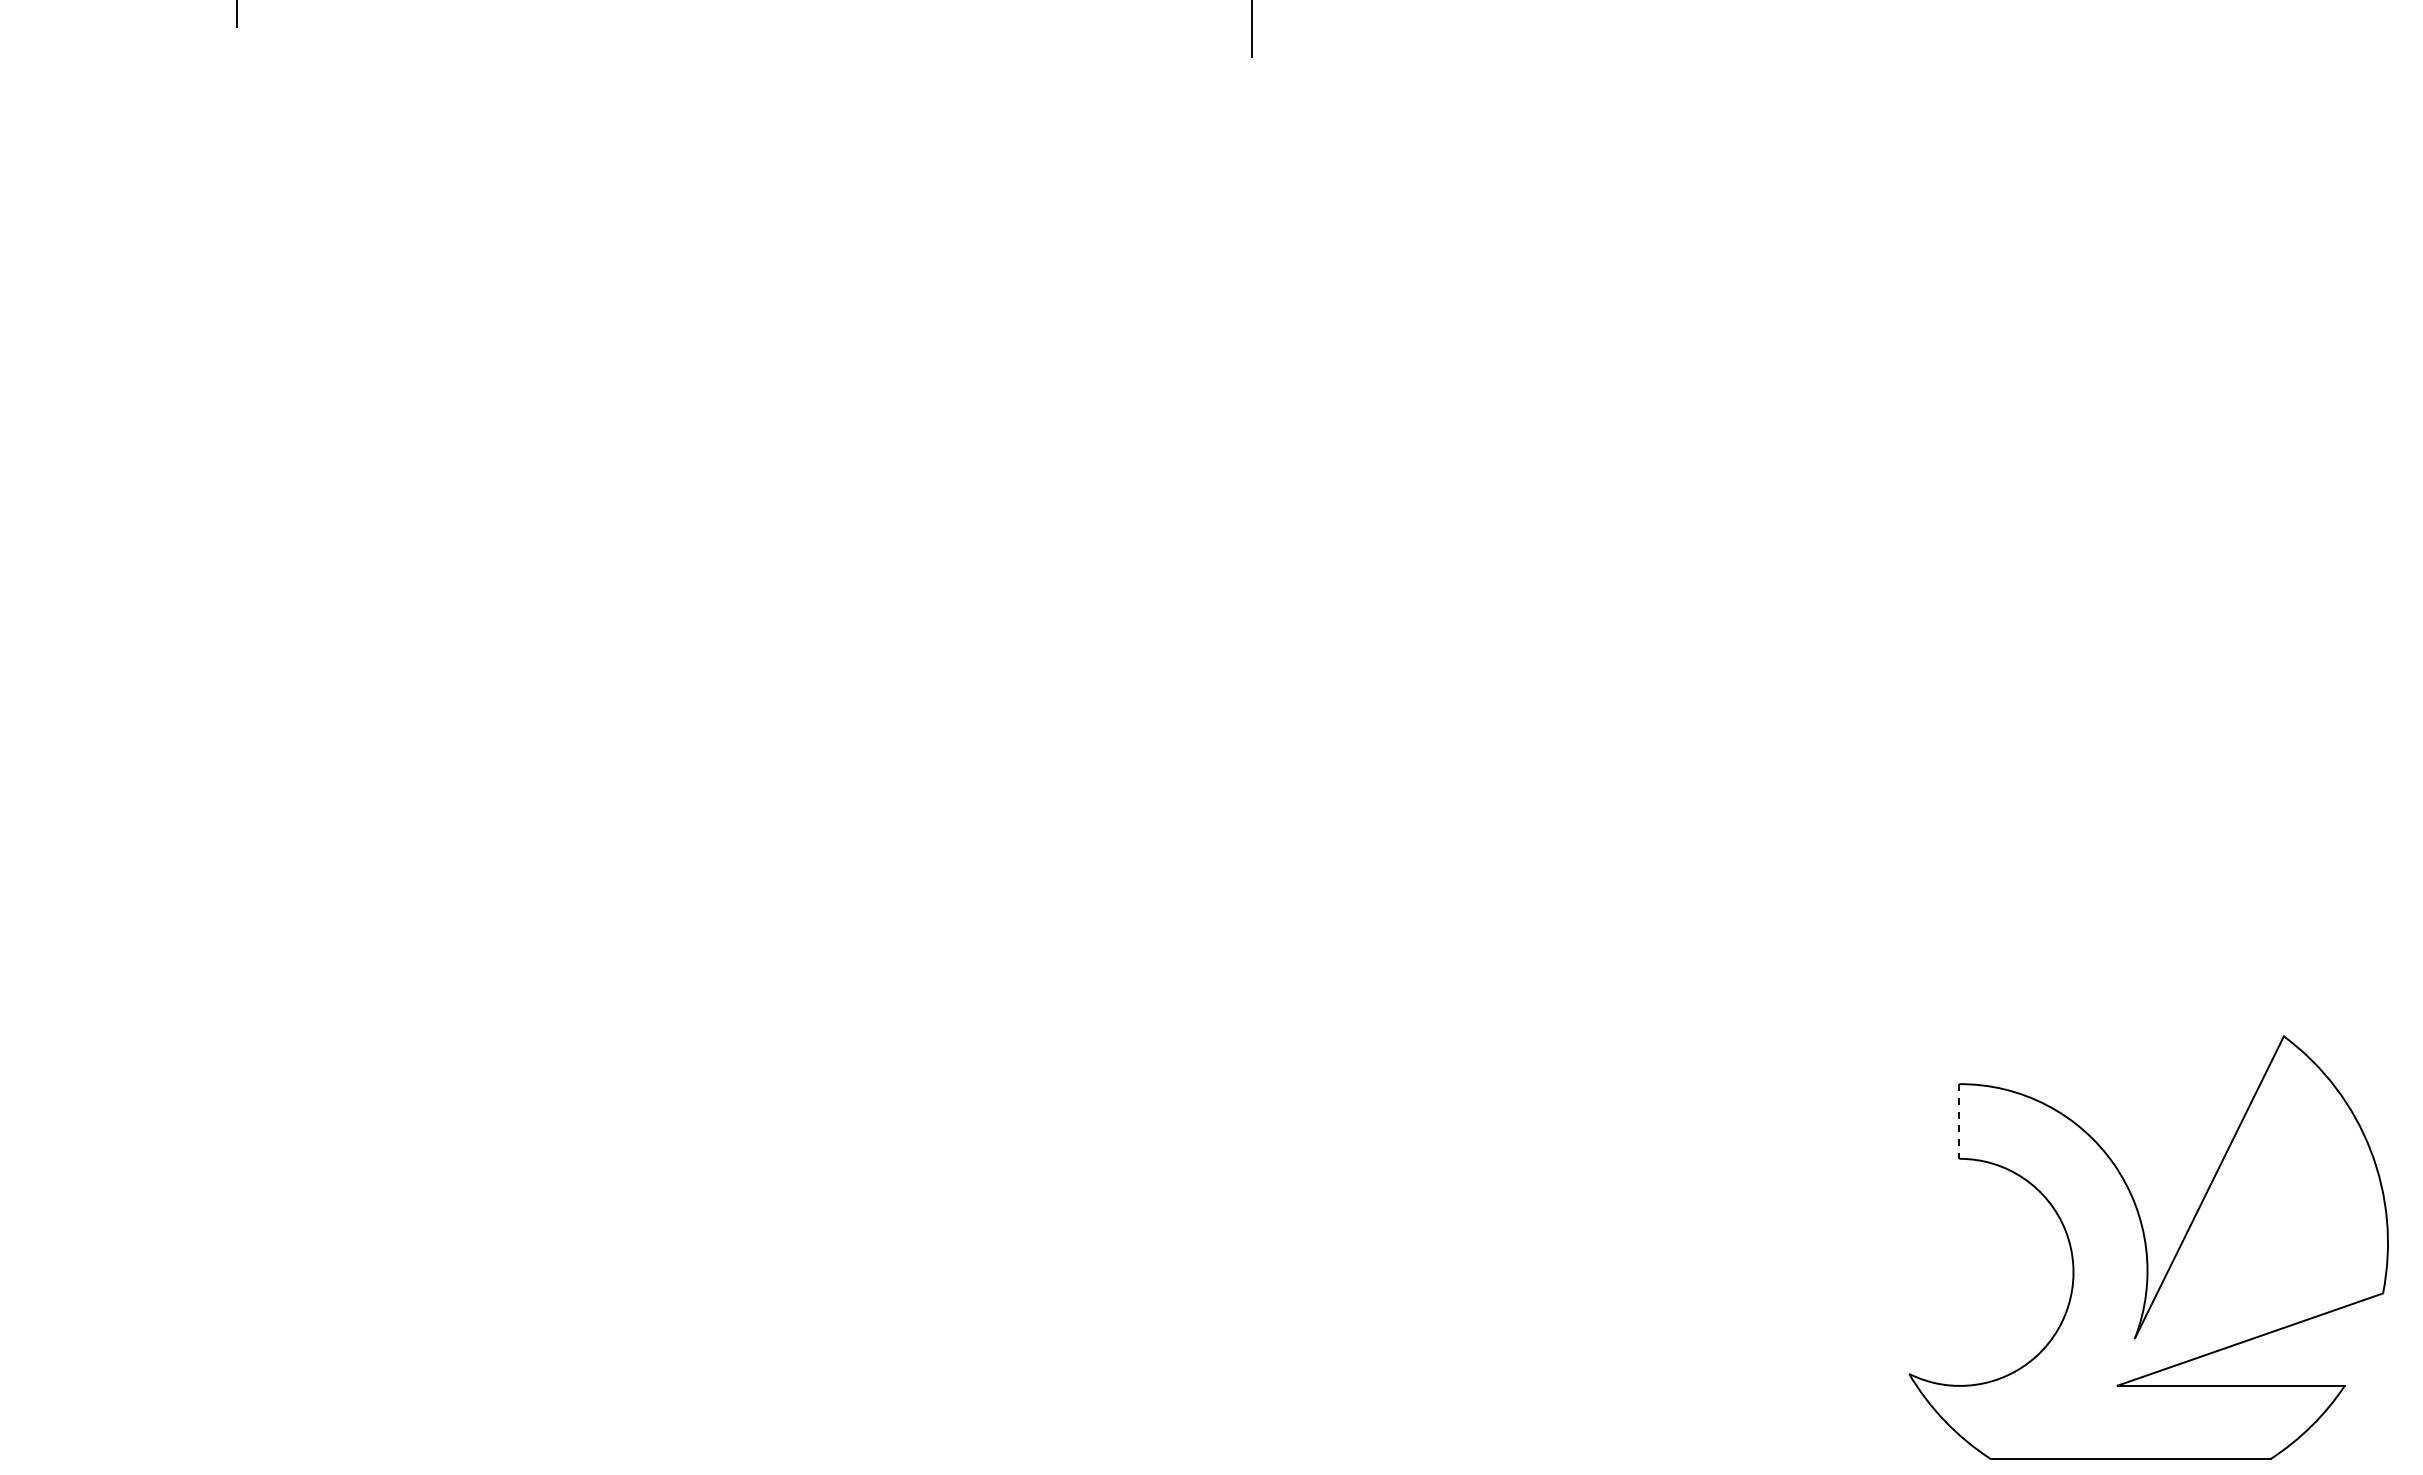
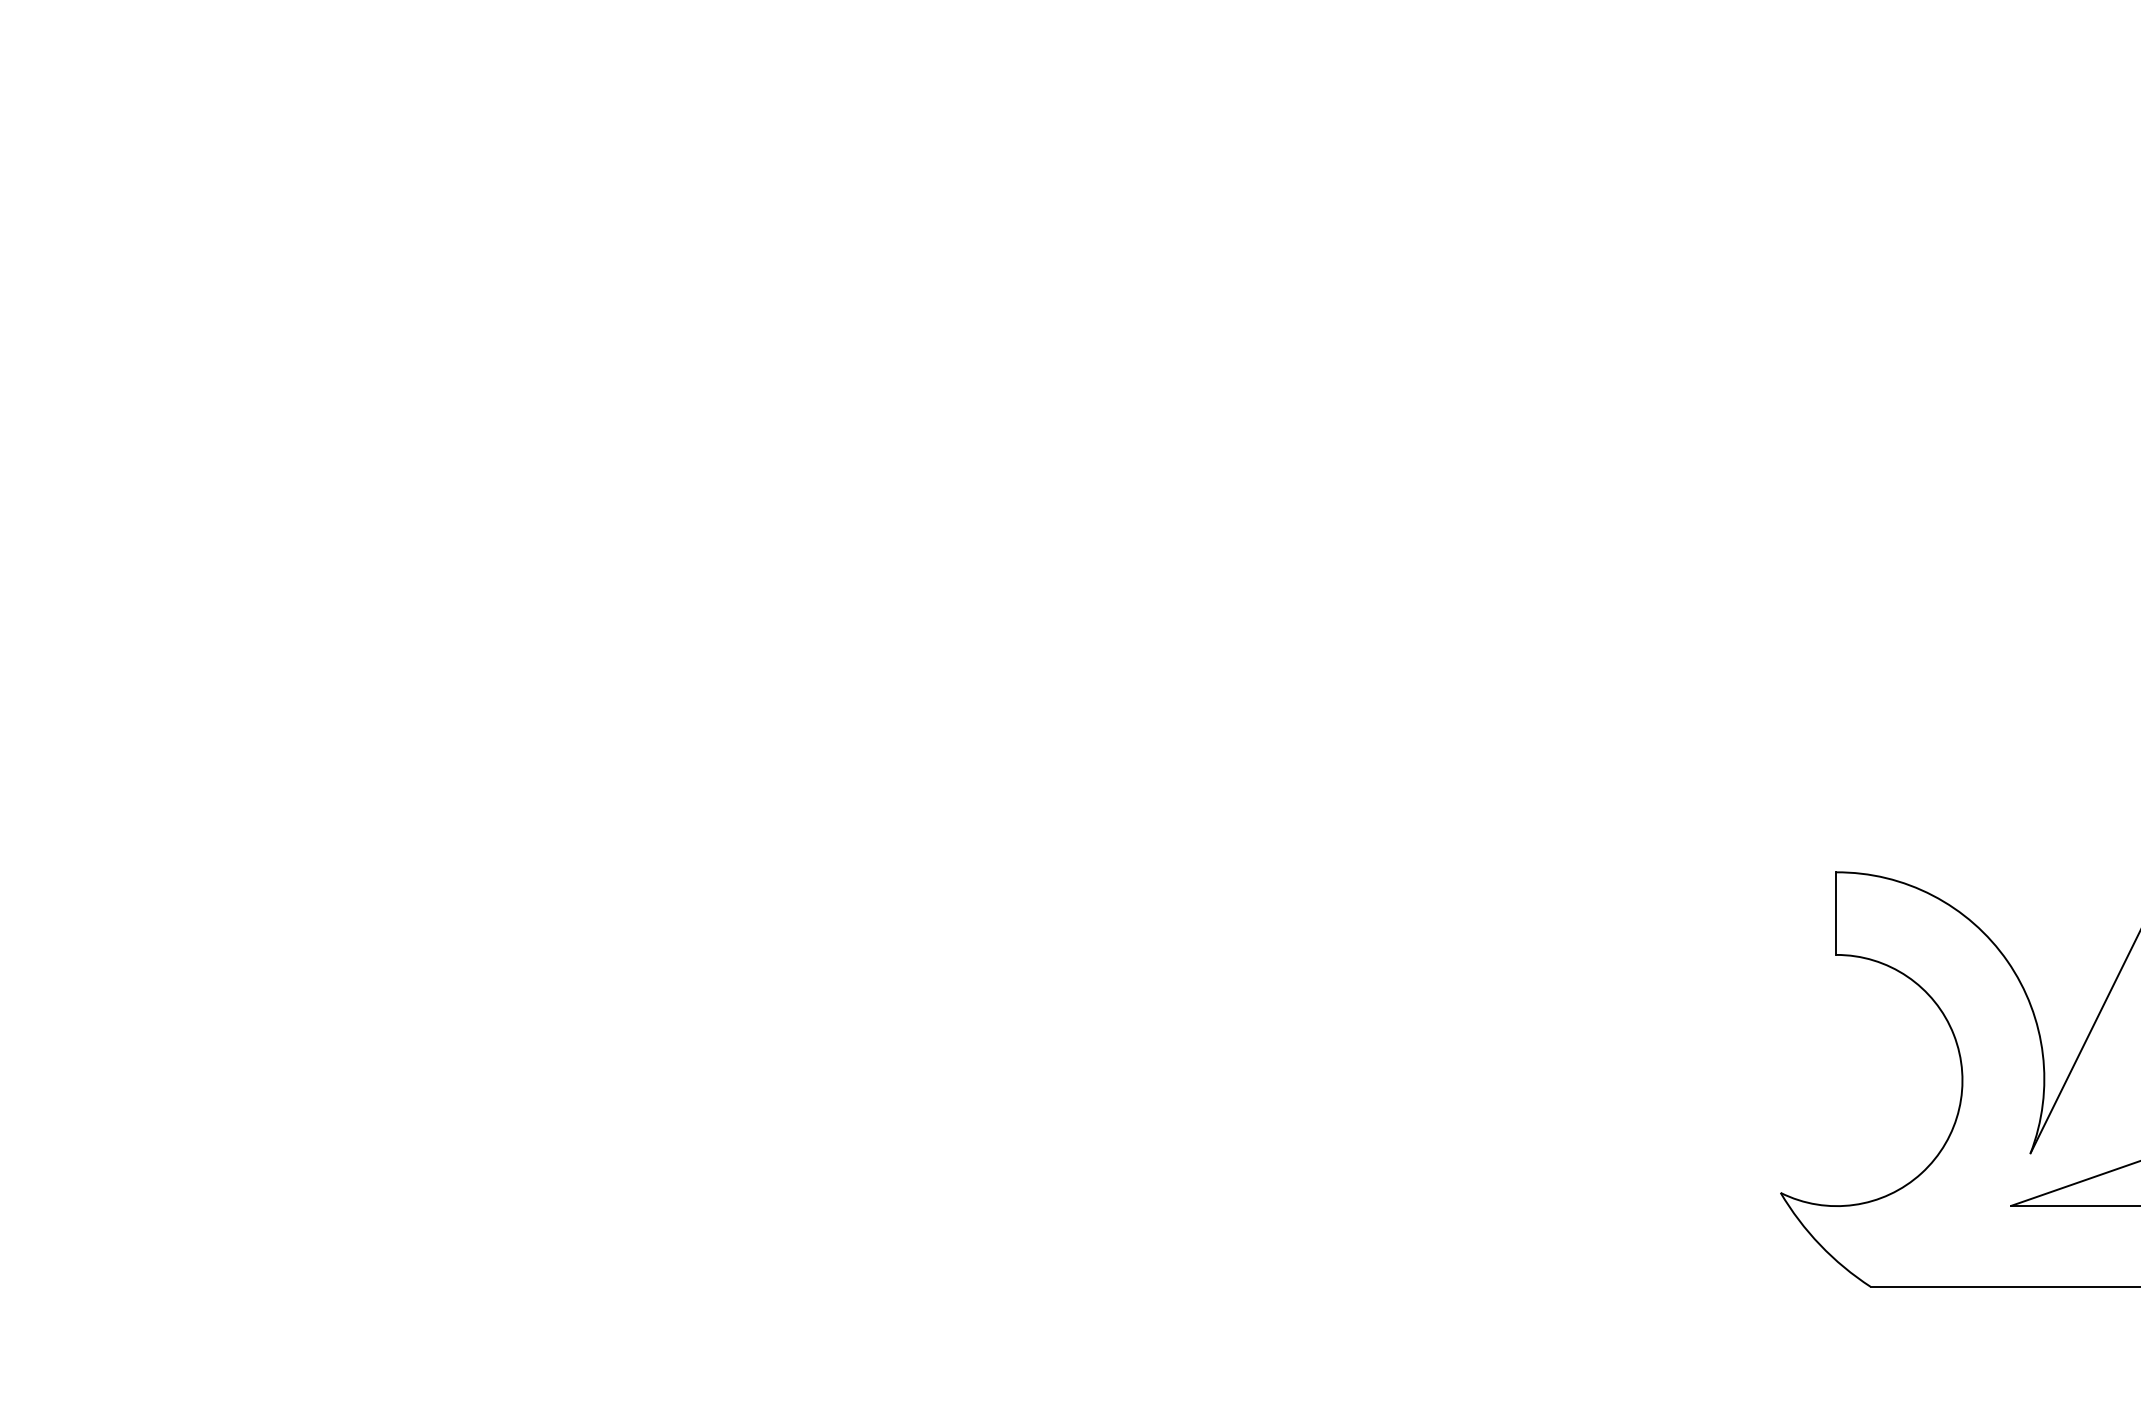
line: (1959, 1121) -> (1836, 913), dashed -> solid

